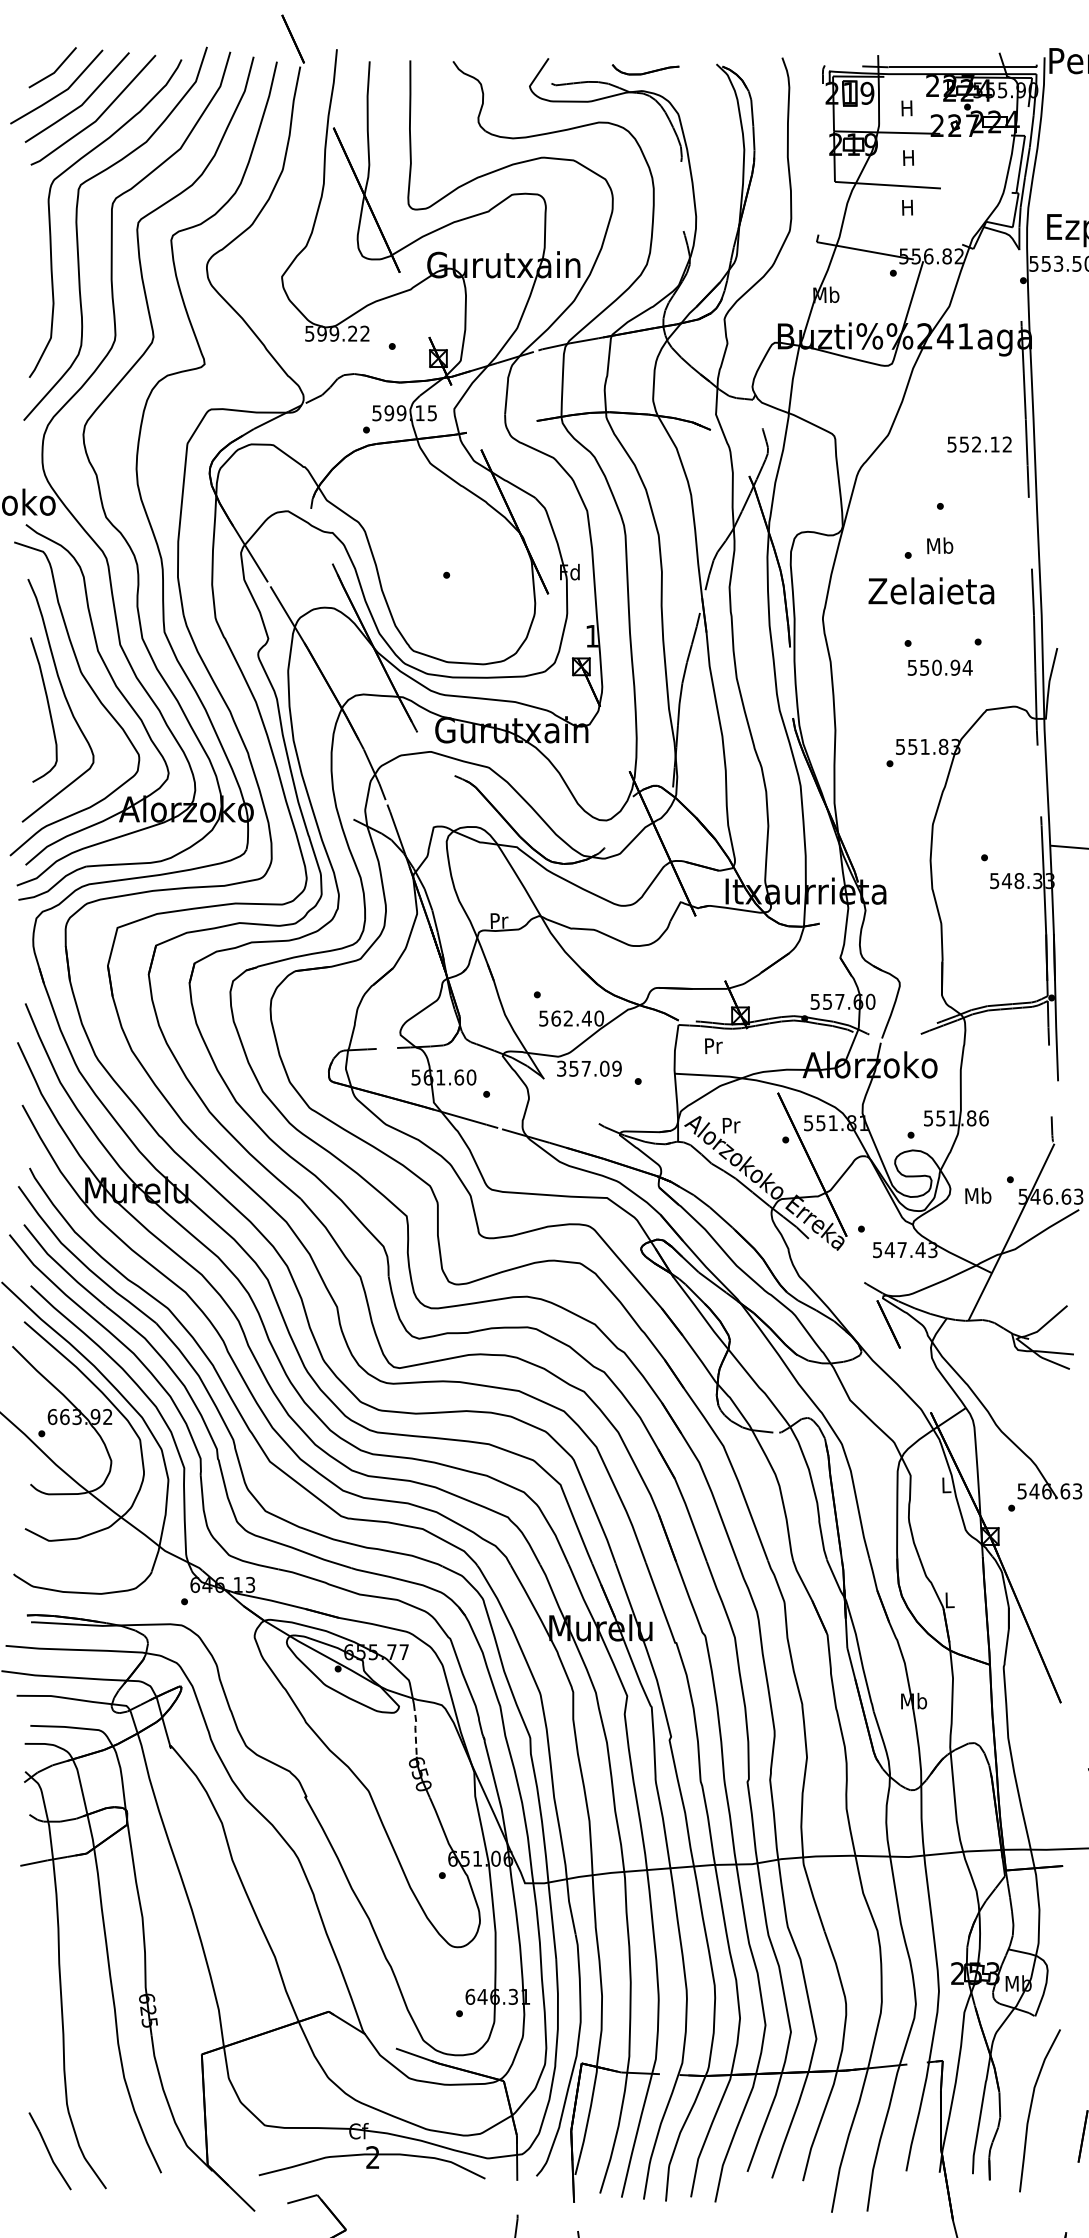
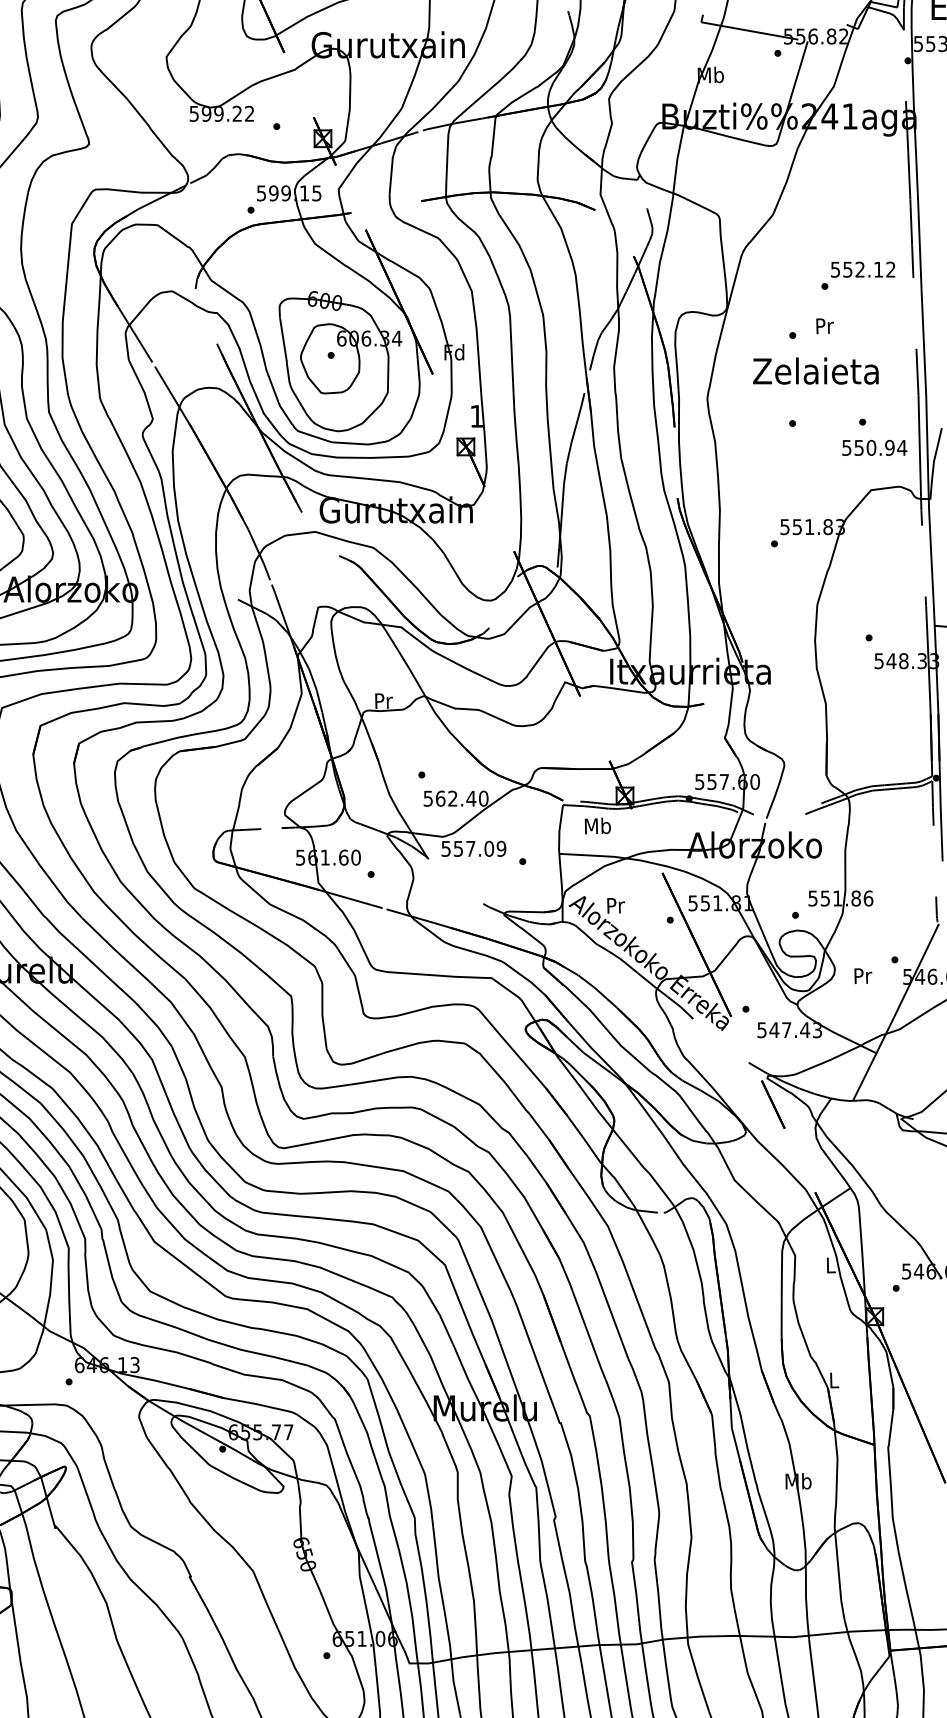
text: (979, 444) -> (863, 269), moved
text: (940, 545) -> (825, 325), Mb -> Pr
part: (455, 580) -> (340, 360), added
text: (939, 667) -> (874, 447), moved
text: (713, 1045) -> (598, 825), Pr -> Mb
text: (561, 1067) -> (446, 847), 357.09 -> 557.09
text: (978, 1195) -> (863, 975), Mb -> Pr
line: (415, 1729) -> (300, 1509), dashed -> solid

